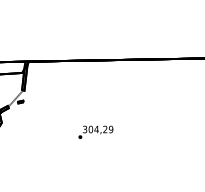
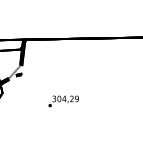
text: (95, 131) -> (63, 100), moved

